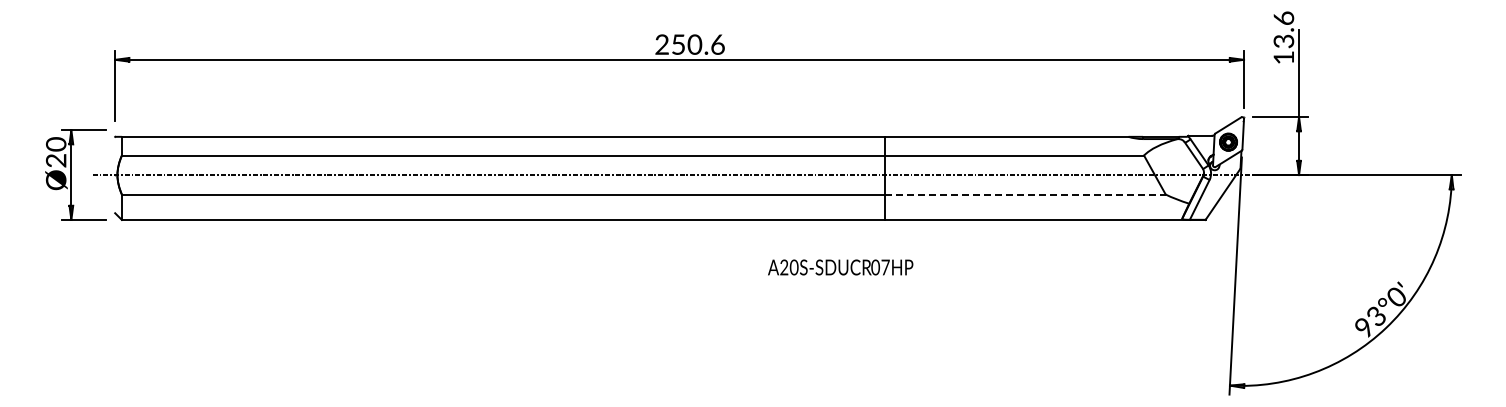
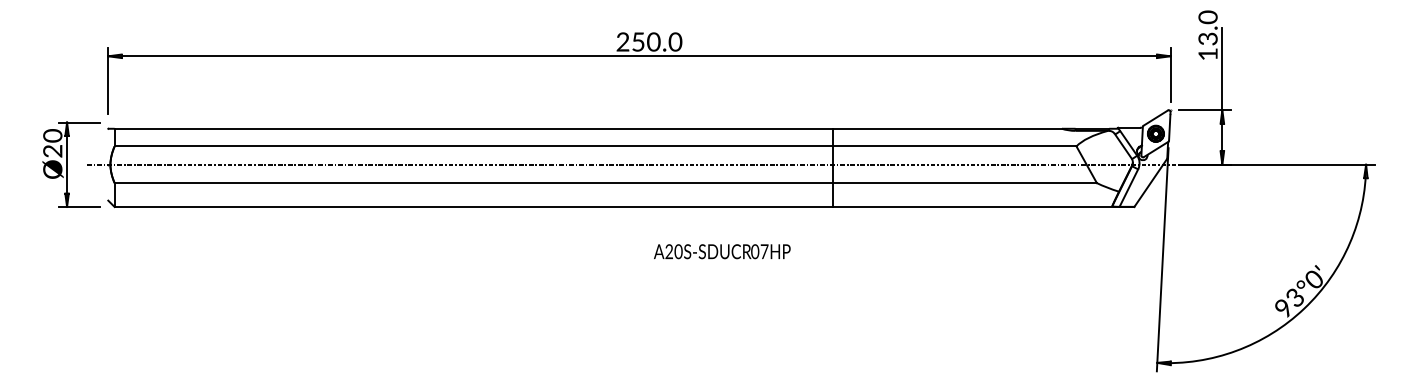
text: (1283, 18) -> (1207, 17), 13.6 -> 13.0
text: (717, 44) -> (675, 41), 250.6 -> 250.0
line: (1025, 194) -> (964, 183), dashed -> solid
text: (840, 267) -> (722, 251), moved

